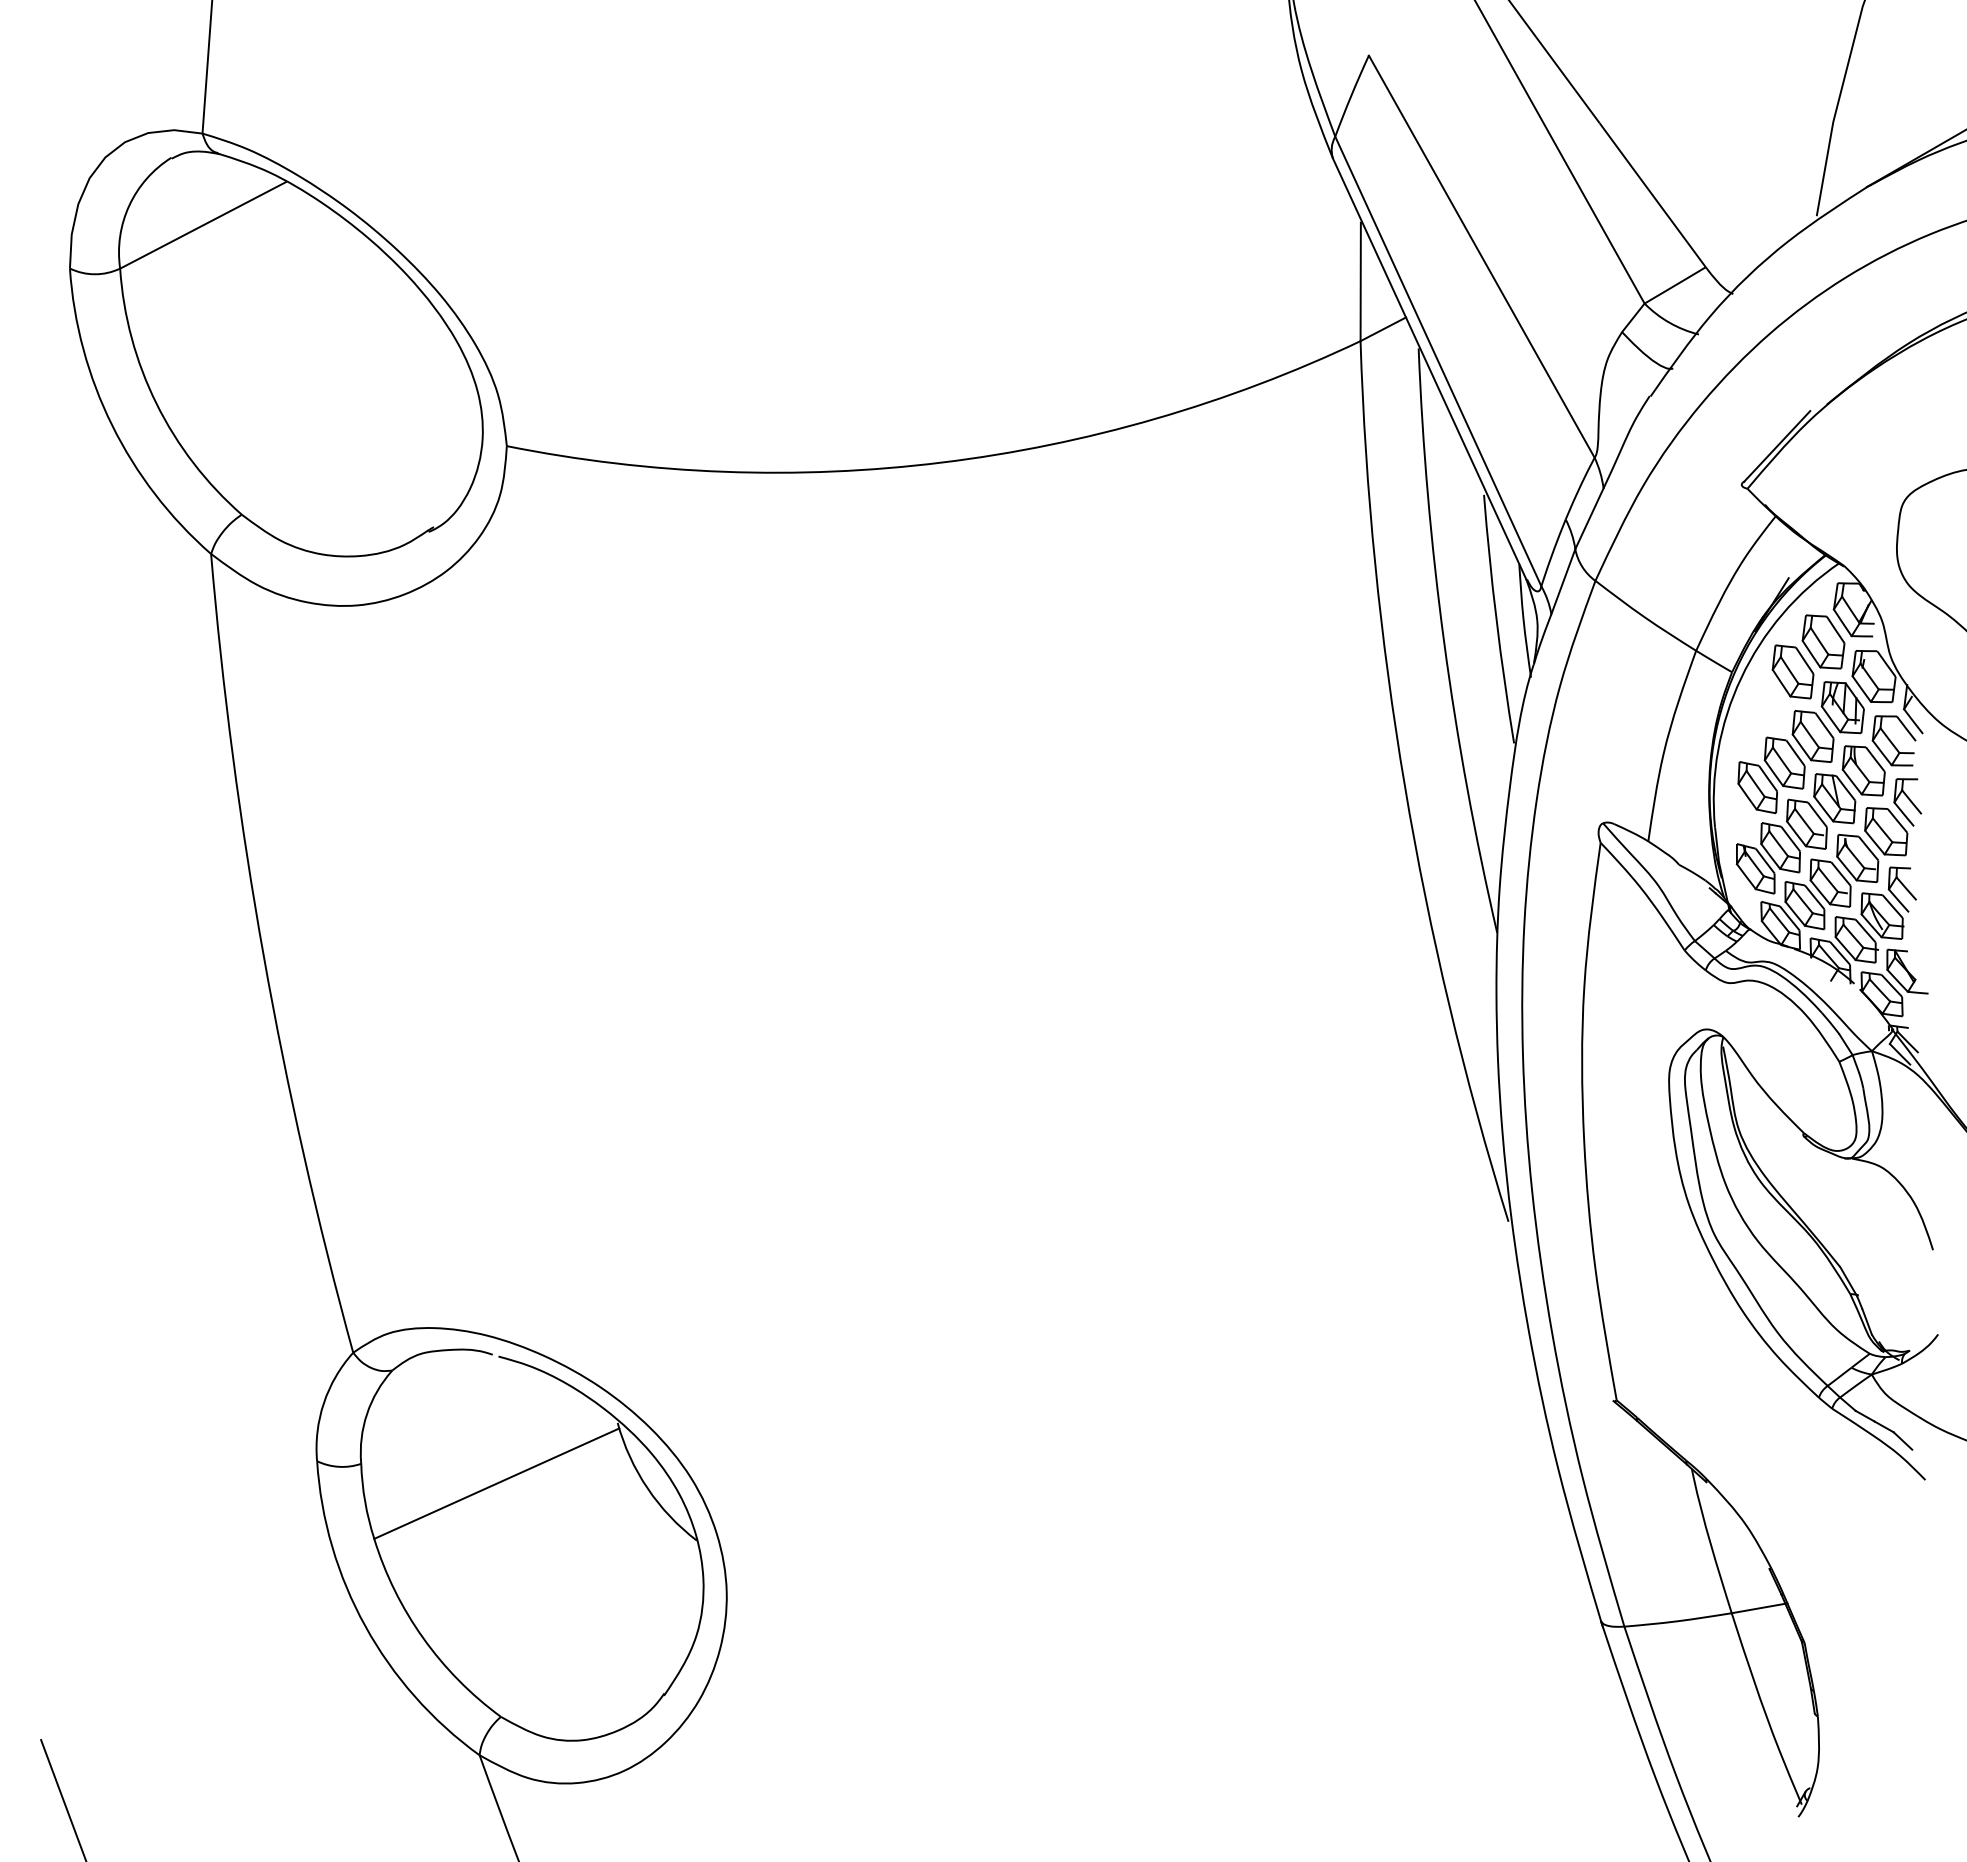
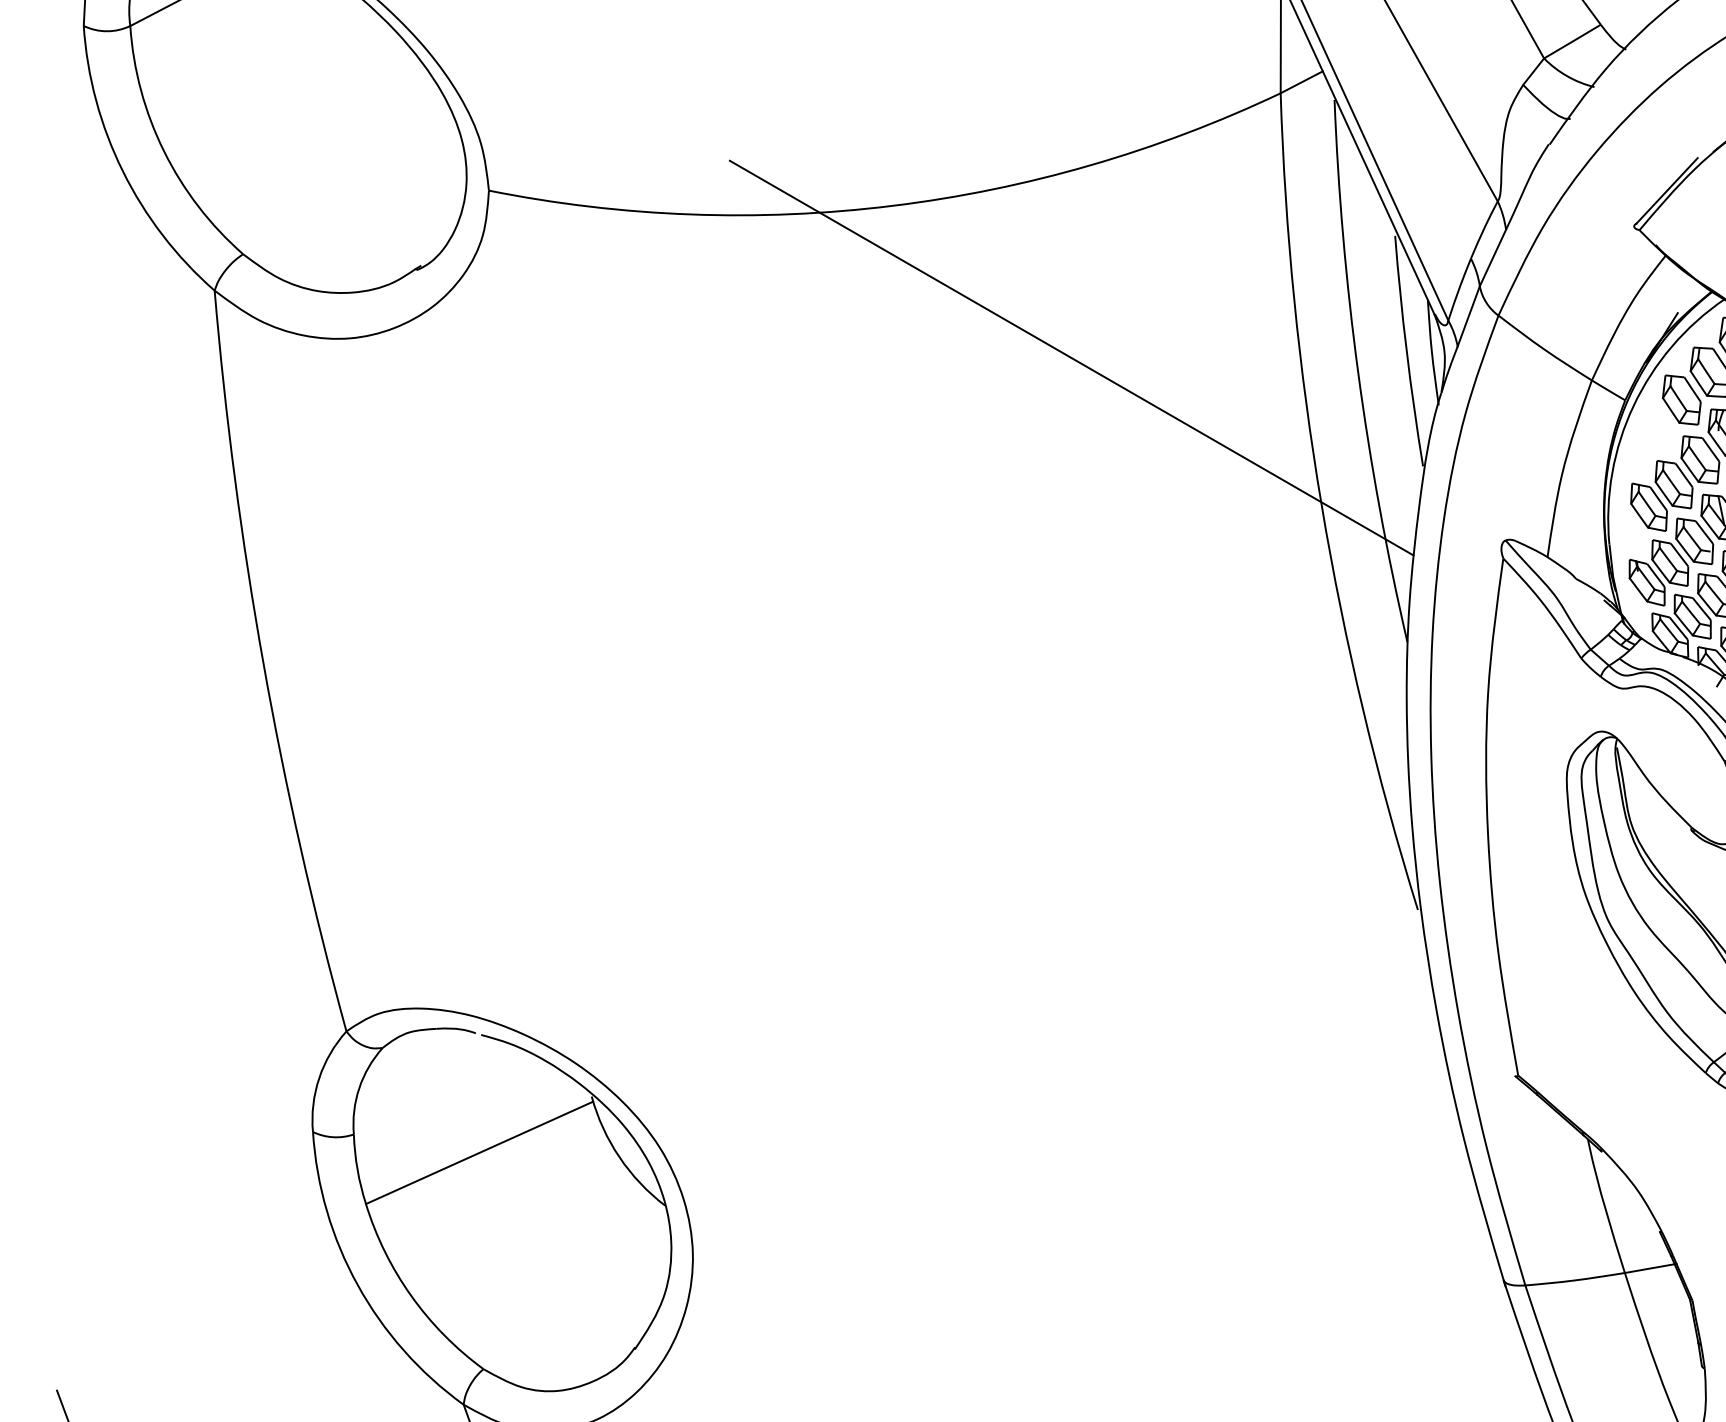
line: (1134, 626) -> (1071, 357), added

